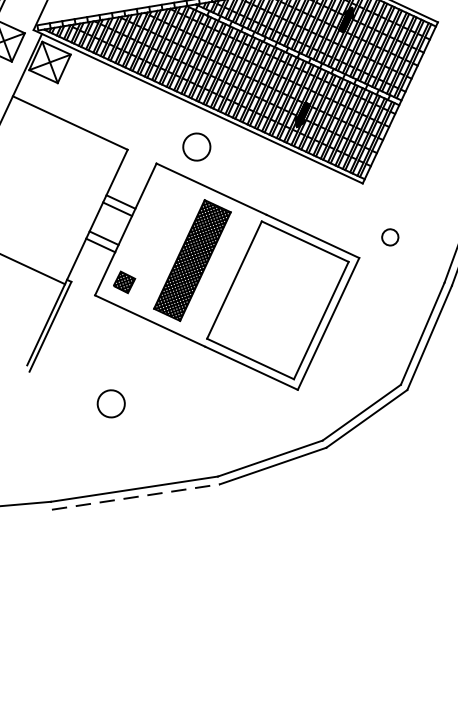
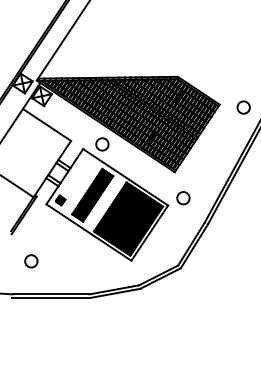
circle: (390, 237) -> (183, 198), size x1.67
hatch: (277, 299) -> (128, 218), added
circle: (111, 404) -> (31, 261), moved
line: (136, 497) -> (51, 298), dashed -> solid

